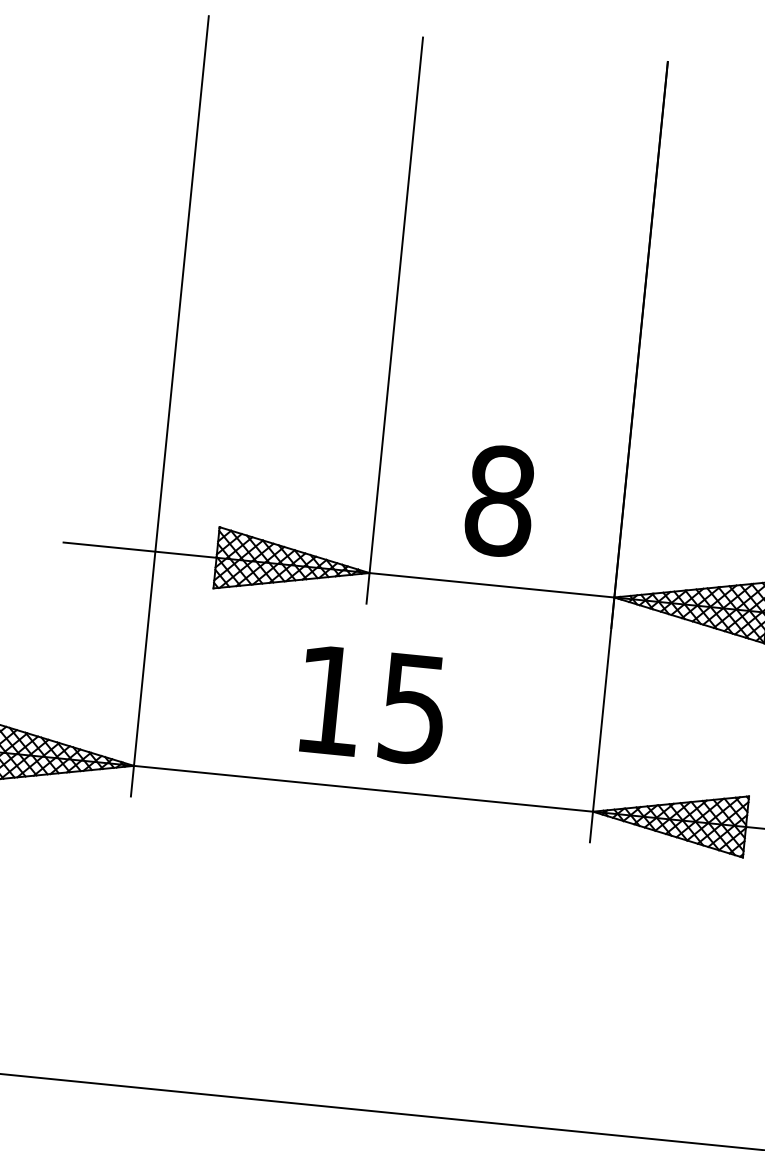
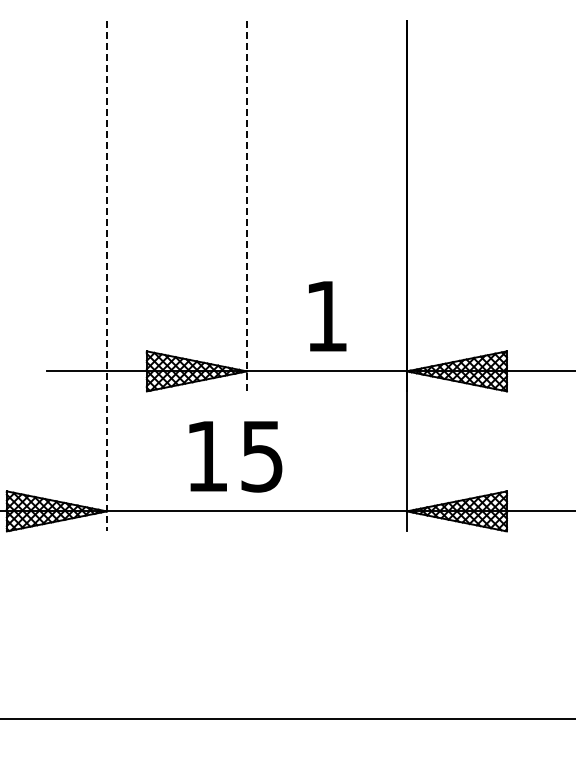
line: (394, 320) -> (246, 206), solid -> dashed
line: (169, 406) -> (106, 276), solid -> dashed
text: (499, 501) -> (326, 316), 8 -> 1
text: (372, 704) -> (235, 456), moved

